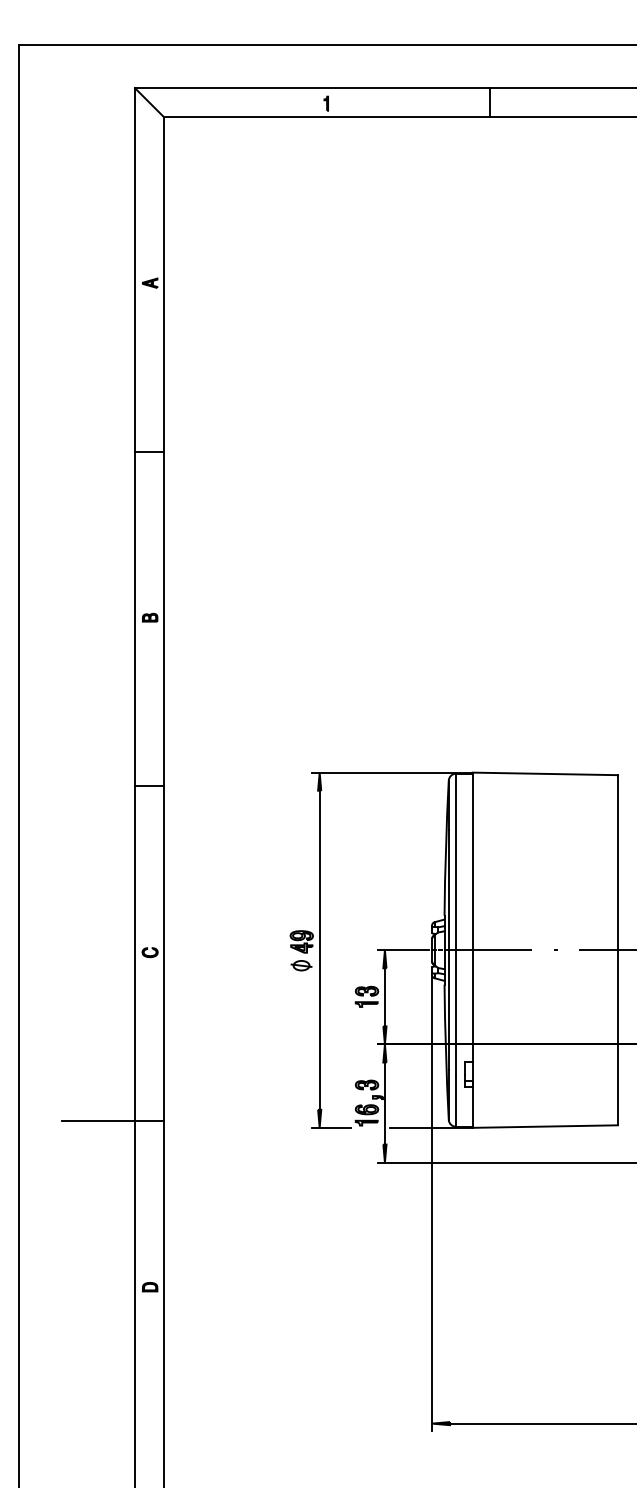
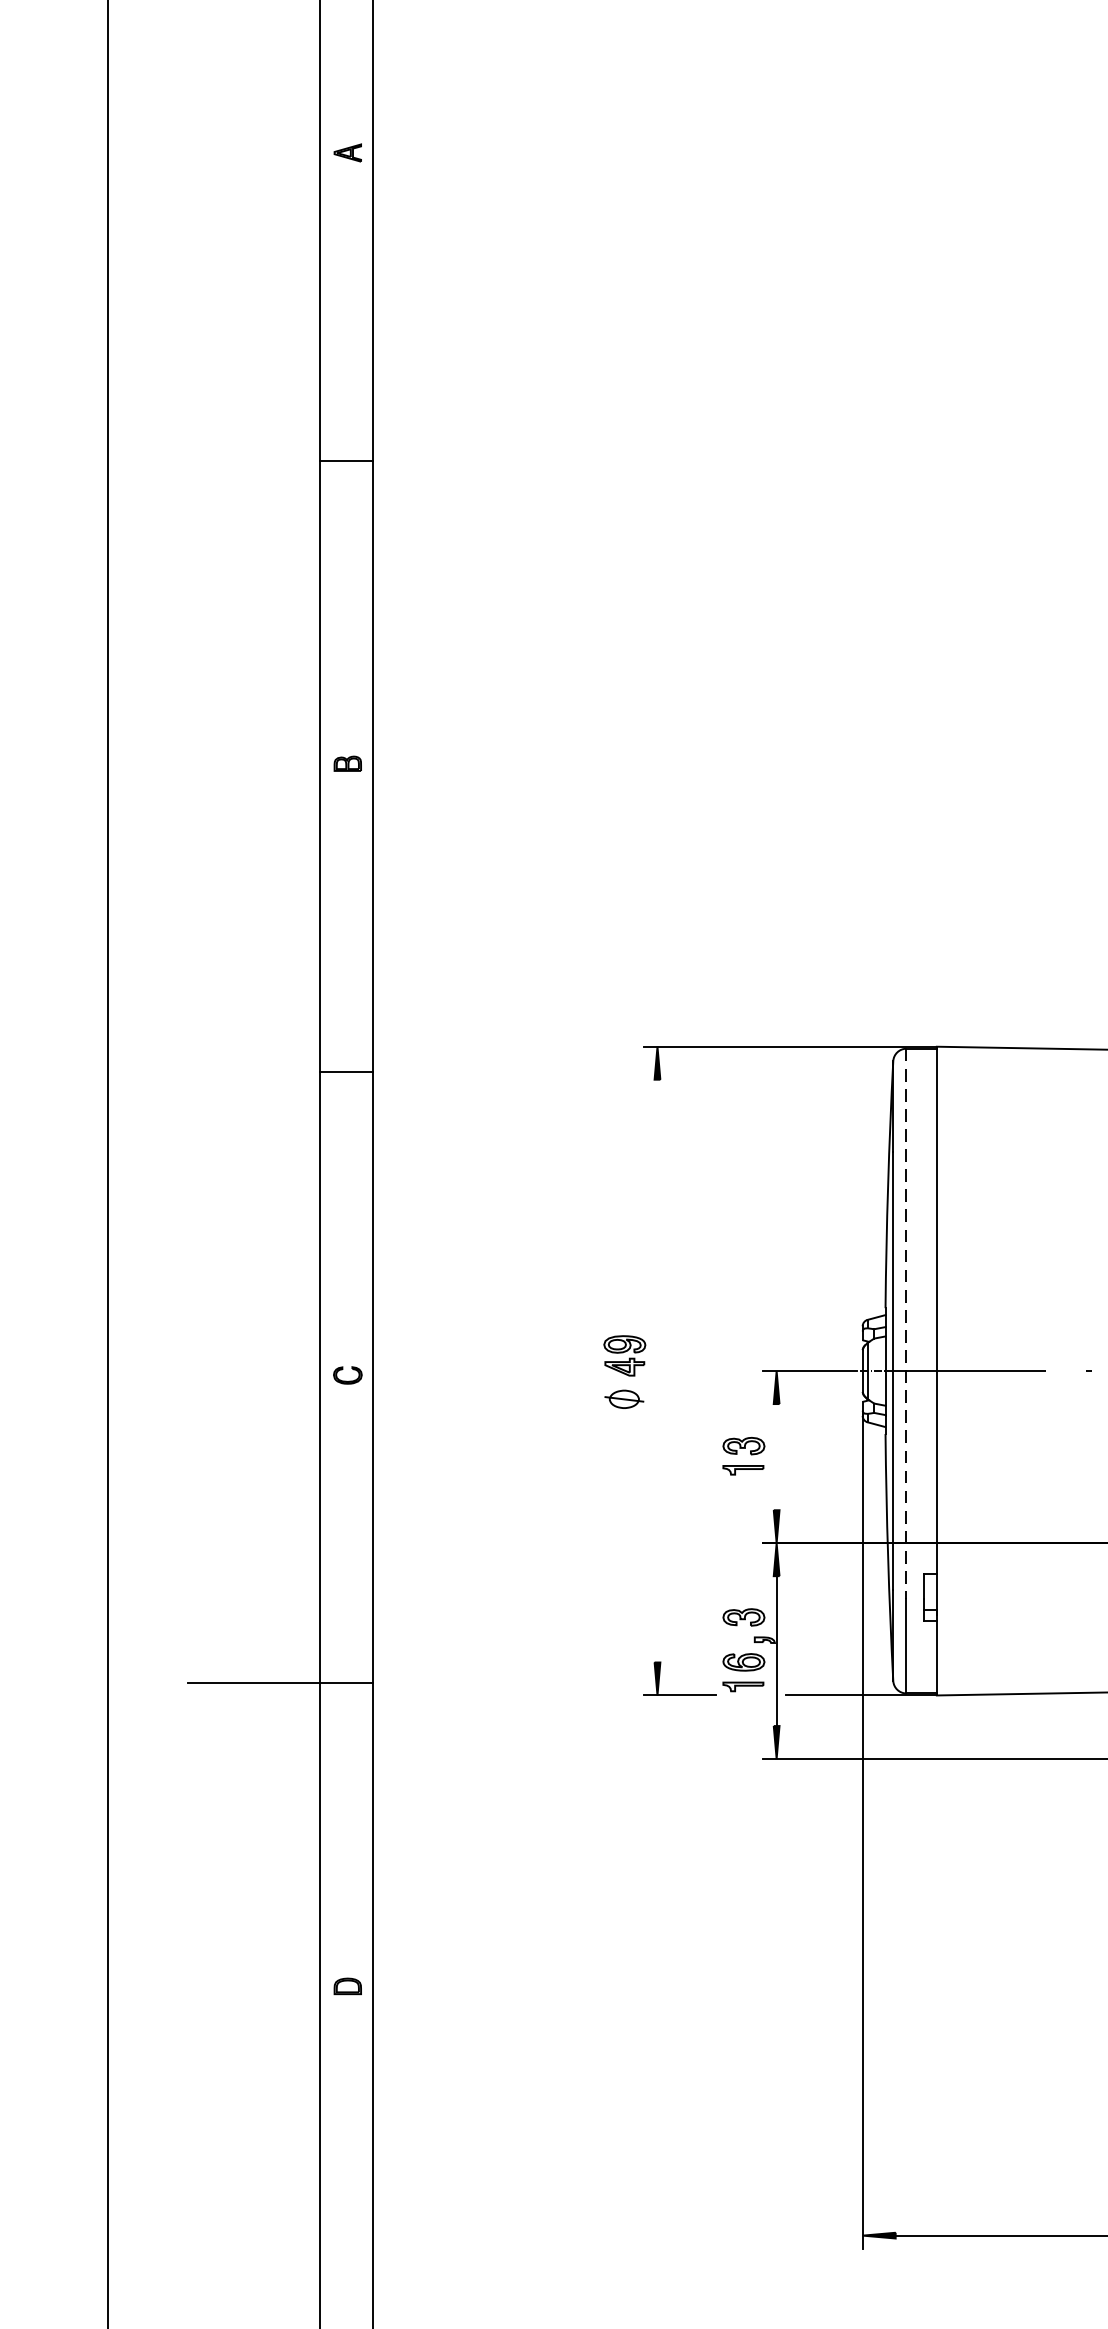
line: (456, 924) -> (907, 1324), solid -> dashed
line: (319, 949) -> (657, 1369), removed
line: (384, 997) -> (775, 1457), removed

